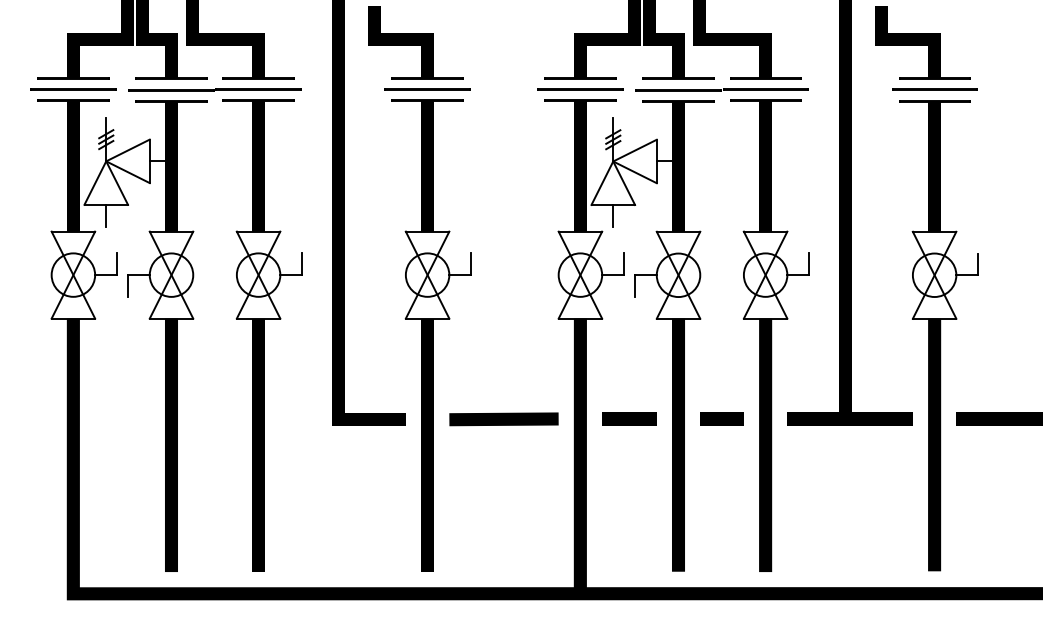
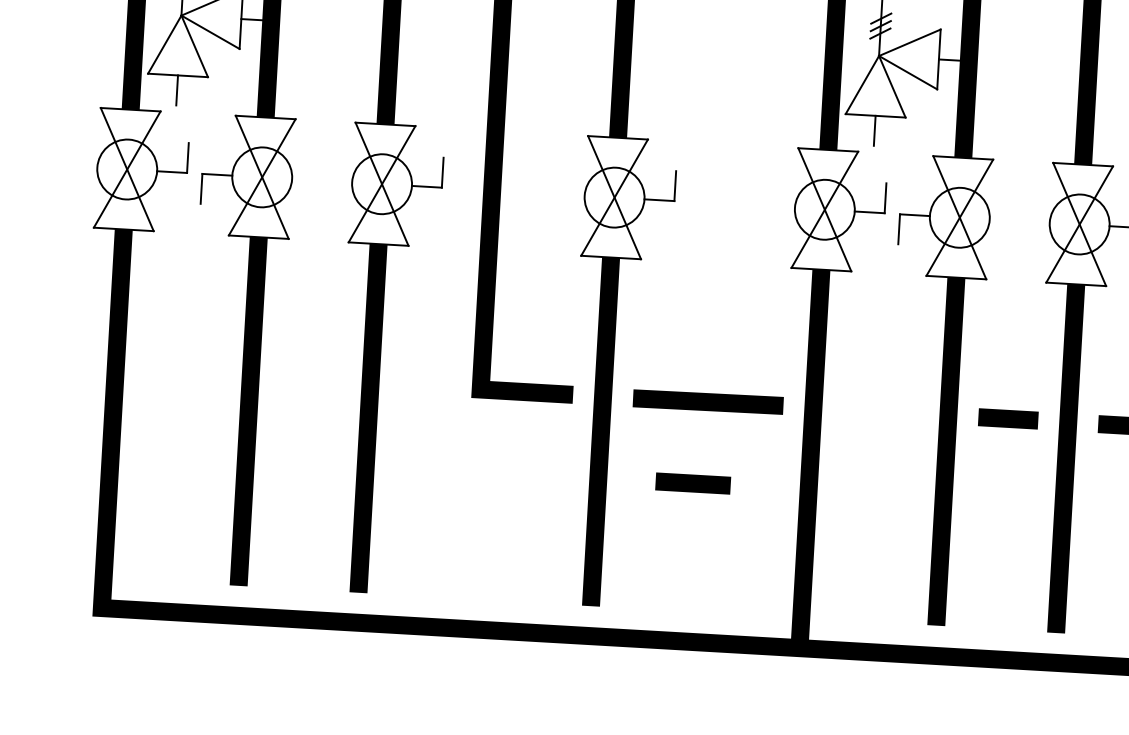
line: (629, 418) -> (693, 482), moved

